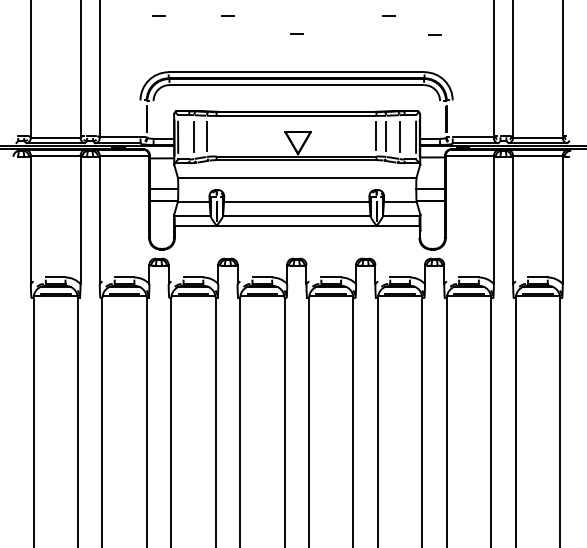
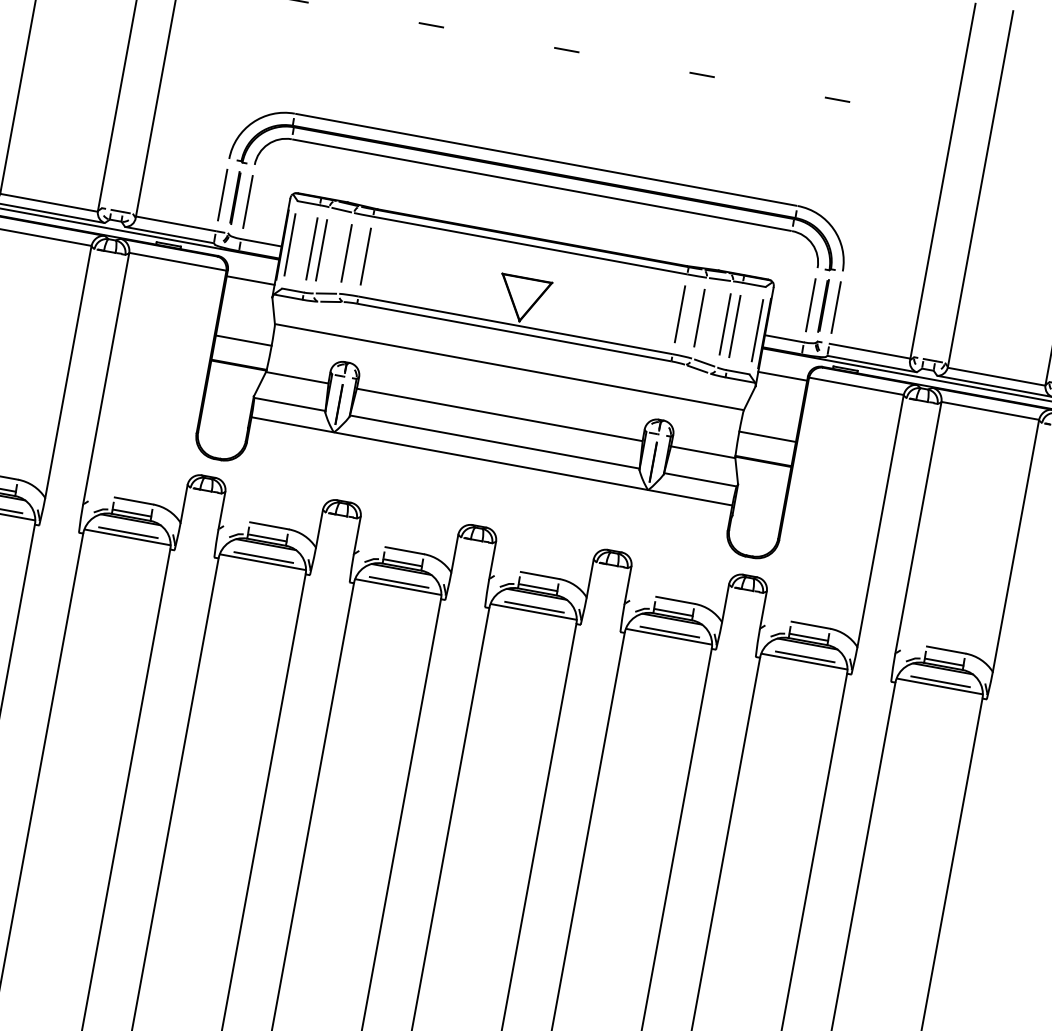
line: (388, 15) -> (702, 73), moved
line: (296, 33) -> (566, 48), moved
line: (434, 34) -> (837, 98), moved
line: (140, 118) -> (222, 194), added
line: (452, 118) -> (835, 306), added
line: (153, 119) -> (247, 201), added
line: (440, 119) -> (811, 304), added
line: (189, 136) -> (312, 247), added
line: (216, 136) -> (365, 257), added
line: (404, 136) -> (735, 324), added

